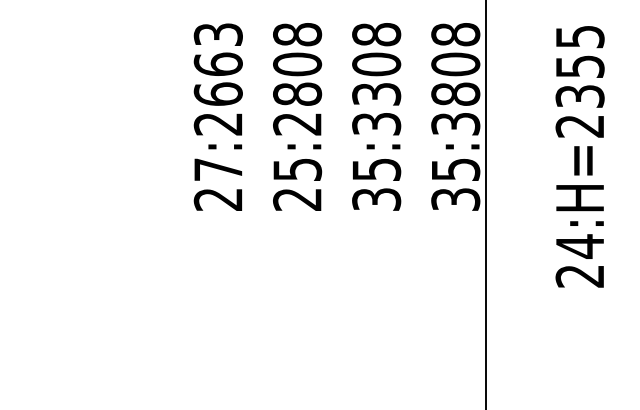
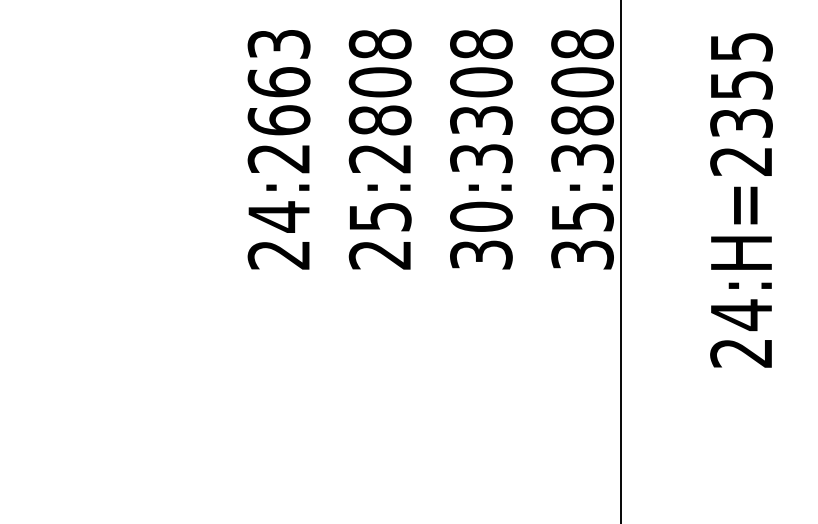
text: (218, 169) -> (279, 216), 27:2663 -> 24:2663
text: (376, 169) -> (481, 216), 35:3308 -> 30:3308

